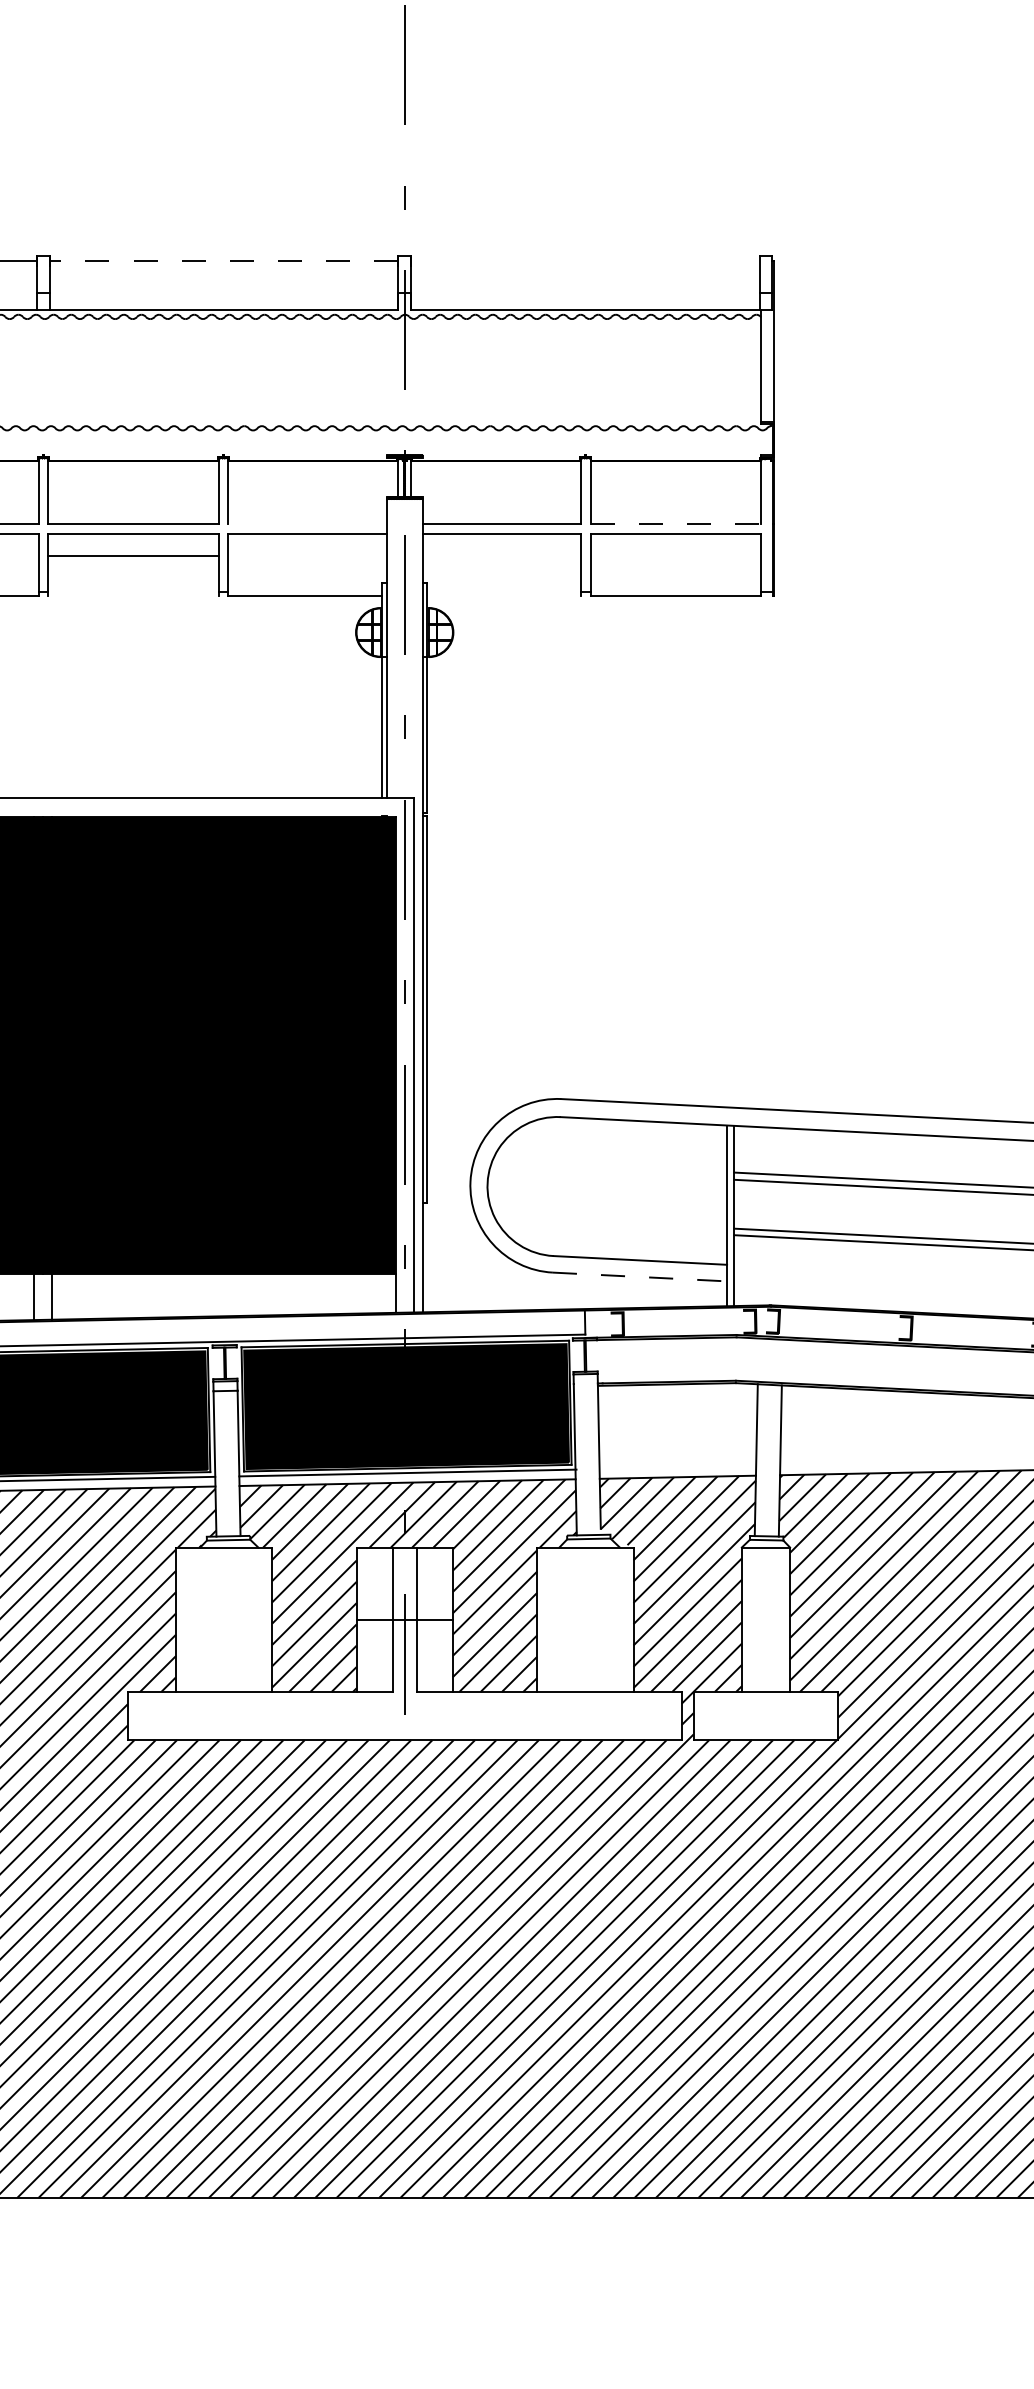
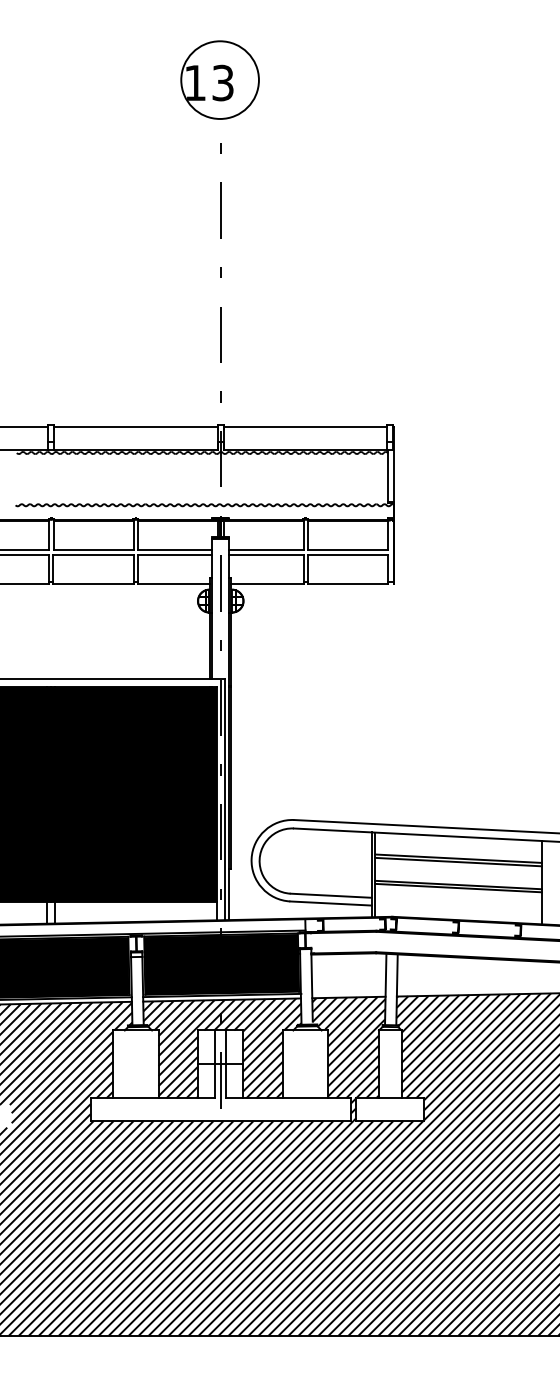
line: (225, 260) -> (136, 426), dashed -> solid
line: (585, 260) -> (305, 426), added
line: (308, 524) -> (175, 550), added
line: (676, 524) -> (348, 550), dashed -> solid
line: (133, 556) -> (93, 584), moved
line: (504, 597) -> (267, 584), added
line: (640, 1276) -> (331, 903), dashed -> solid

